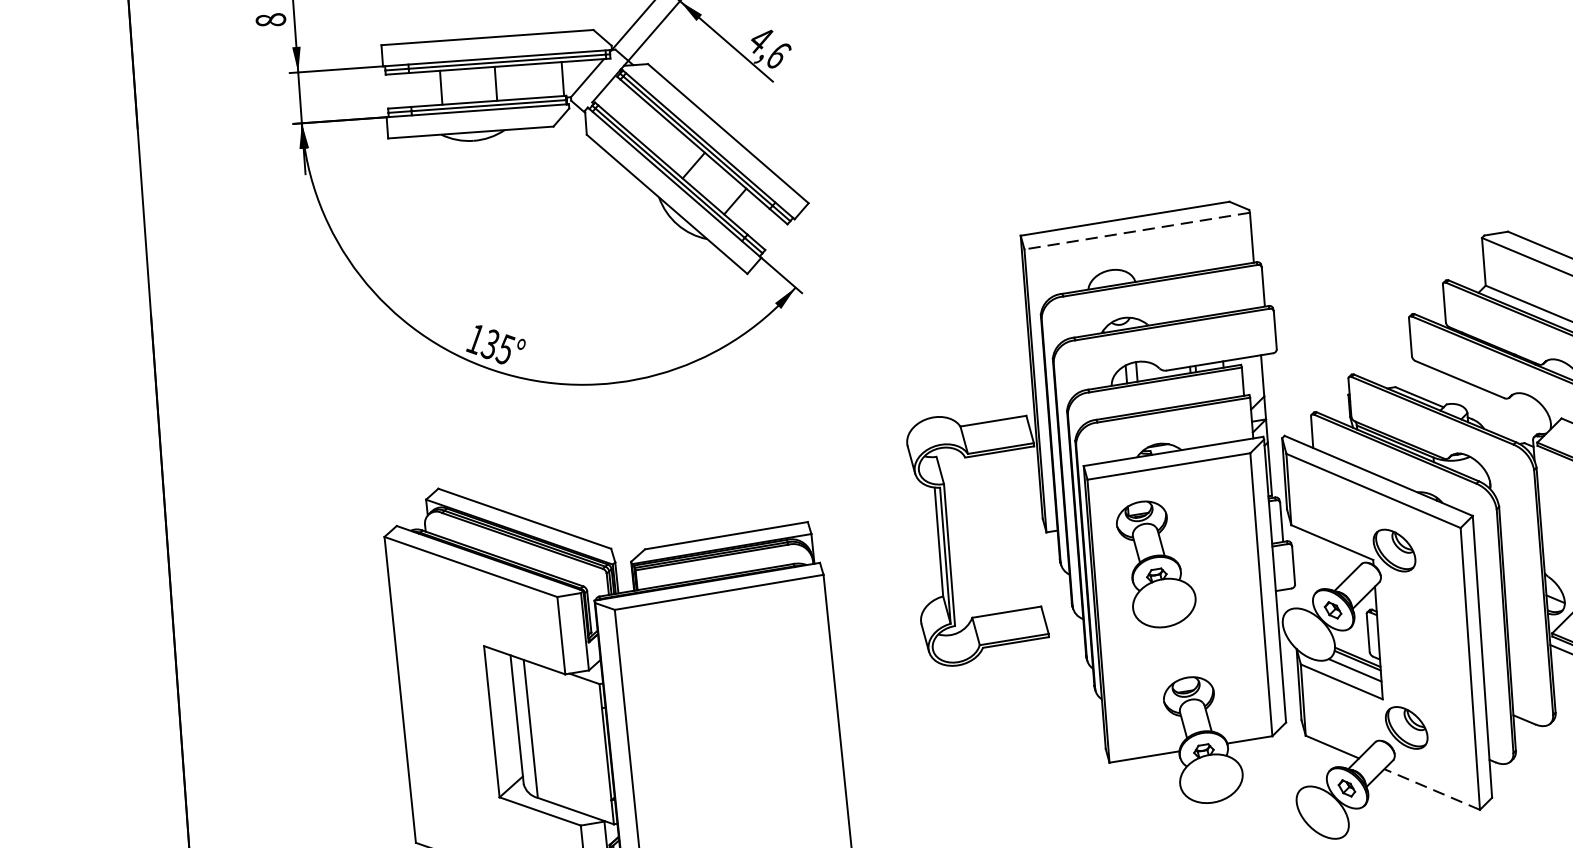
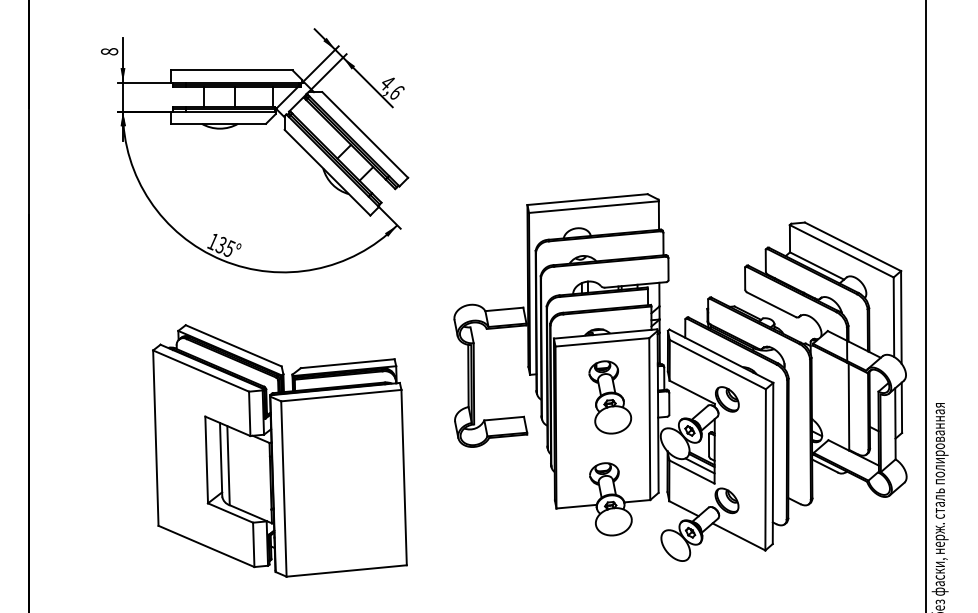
line: (1136, 231) -> (593, 207), dashed -> solid
part: (1156, 564) -> (610, 397), moved
line: (1432, 788) -> (739, 536), dashed -> solid

